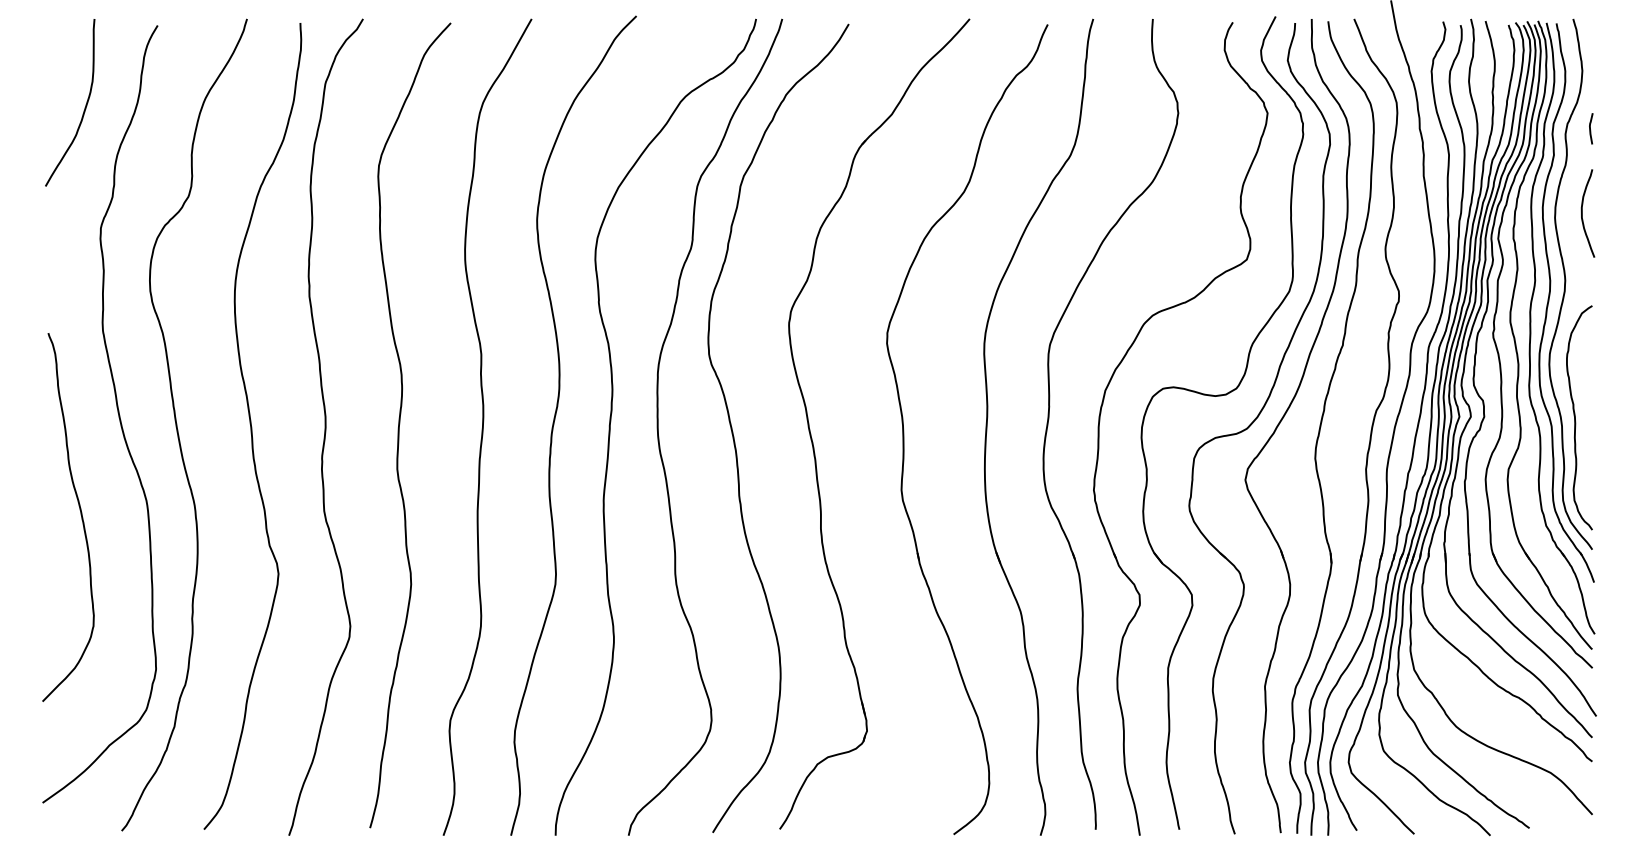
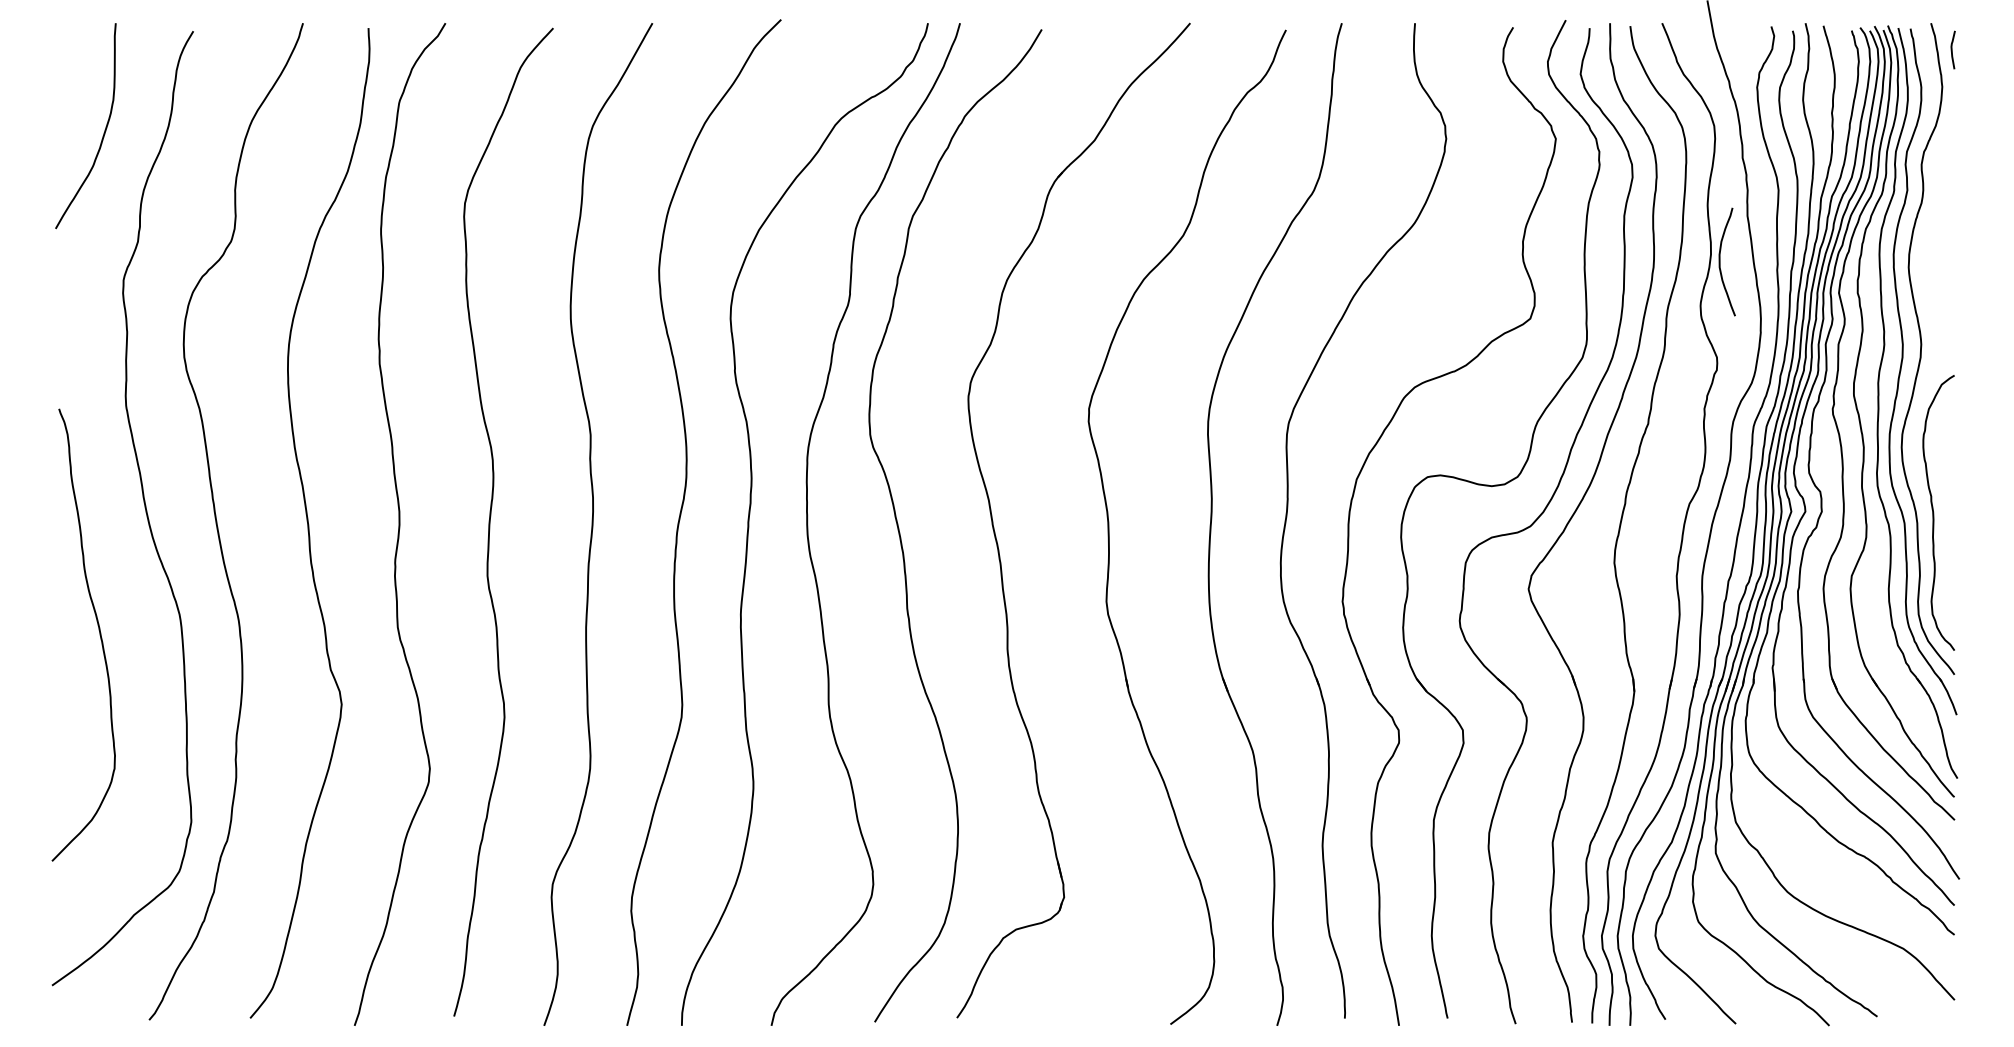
curve: (1590, 128) -> (1952, 49), moved
curve: (1582, 213) -> (1720, 261), moved

